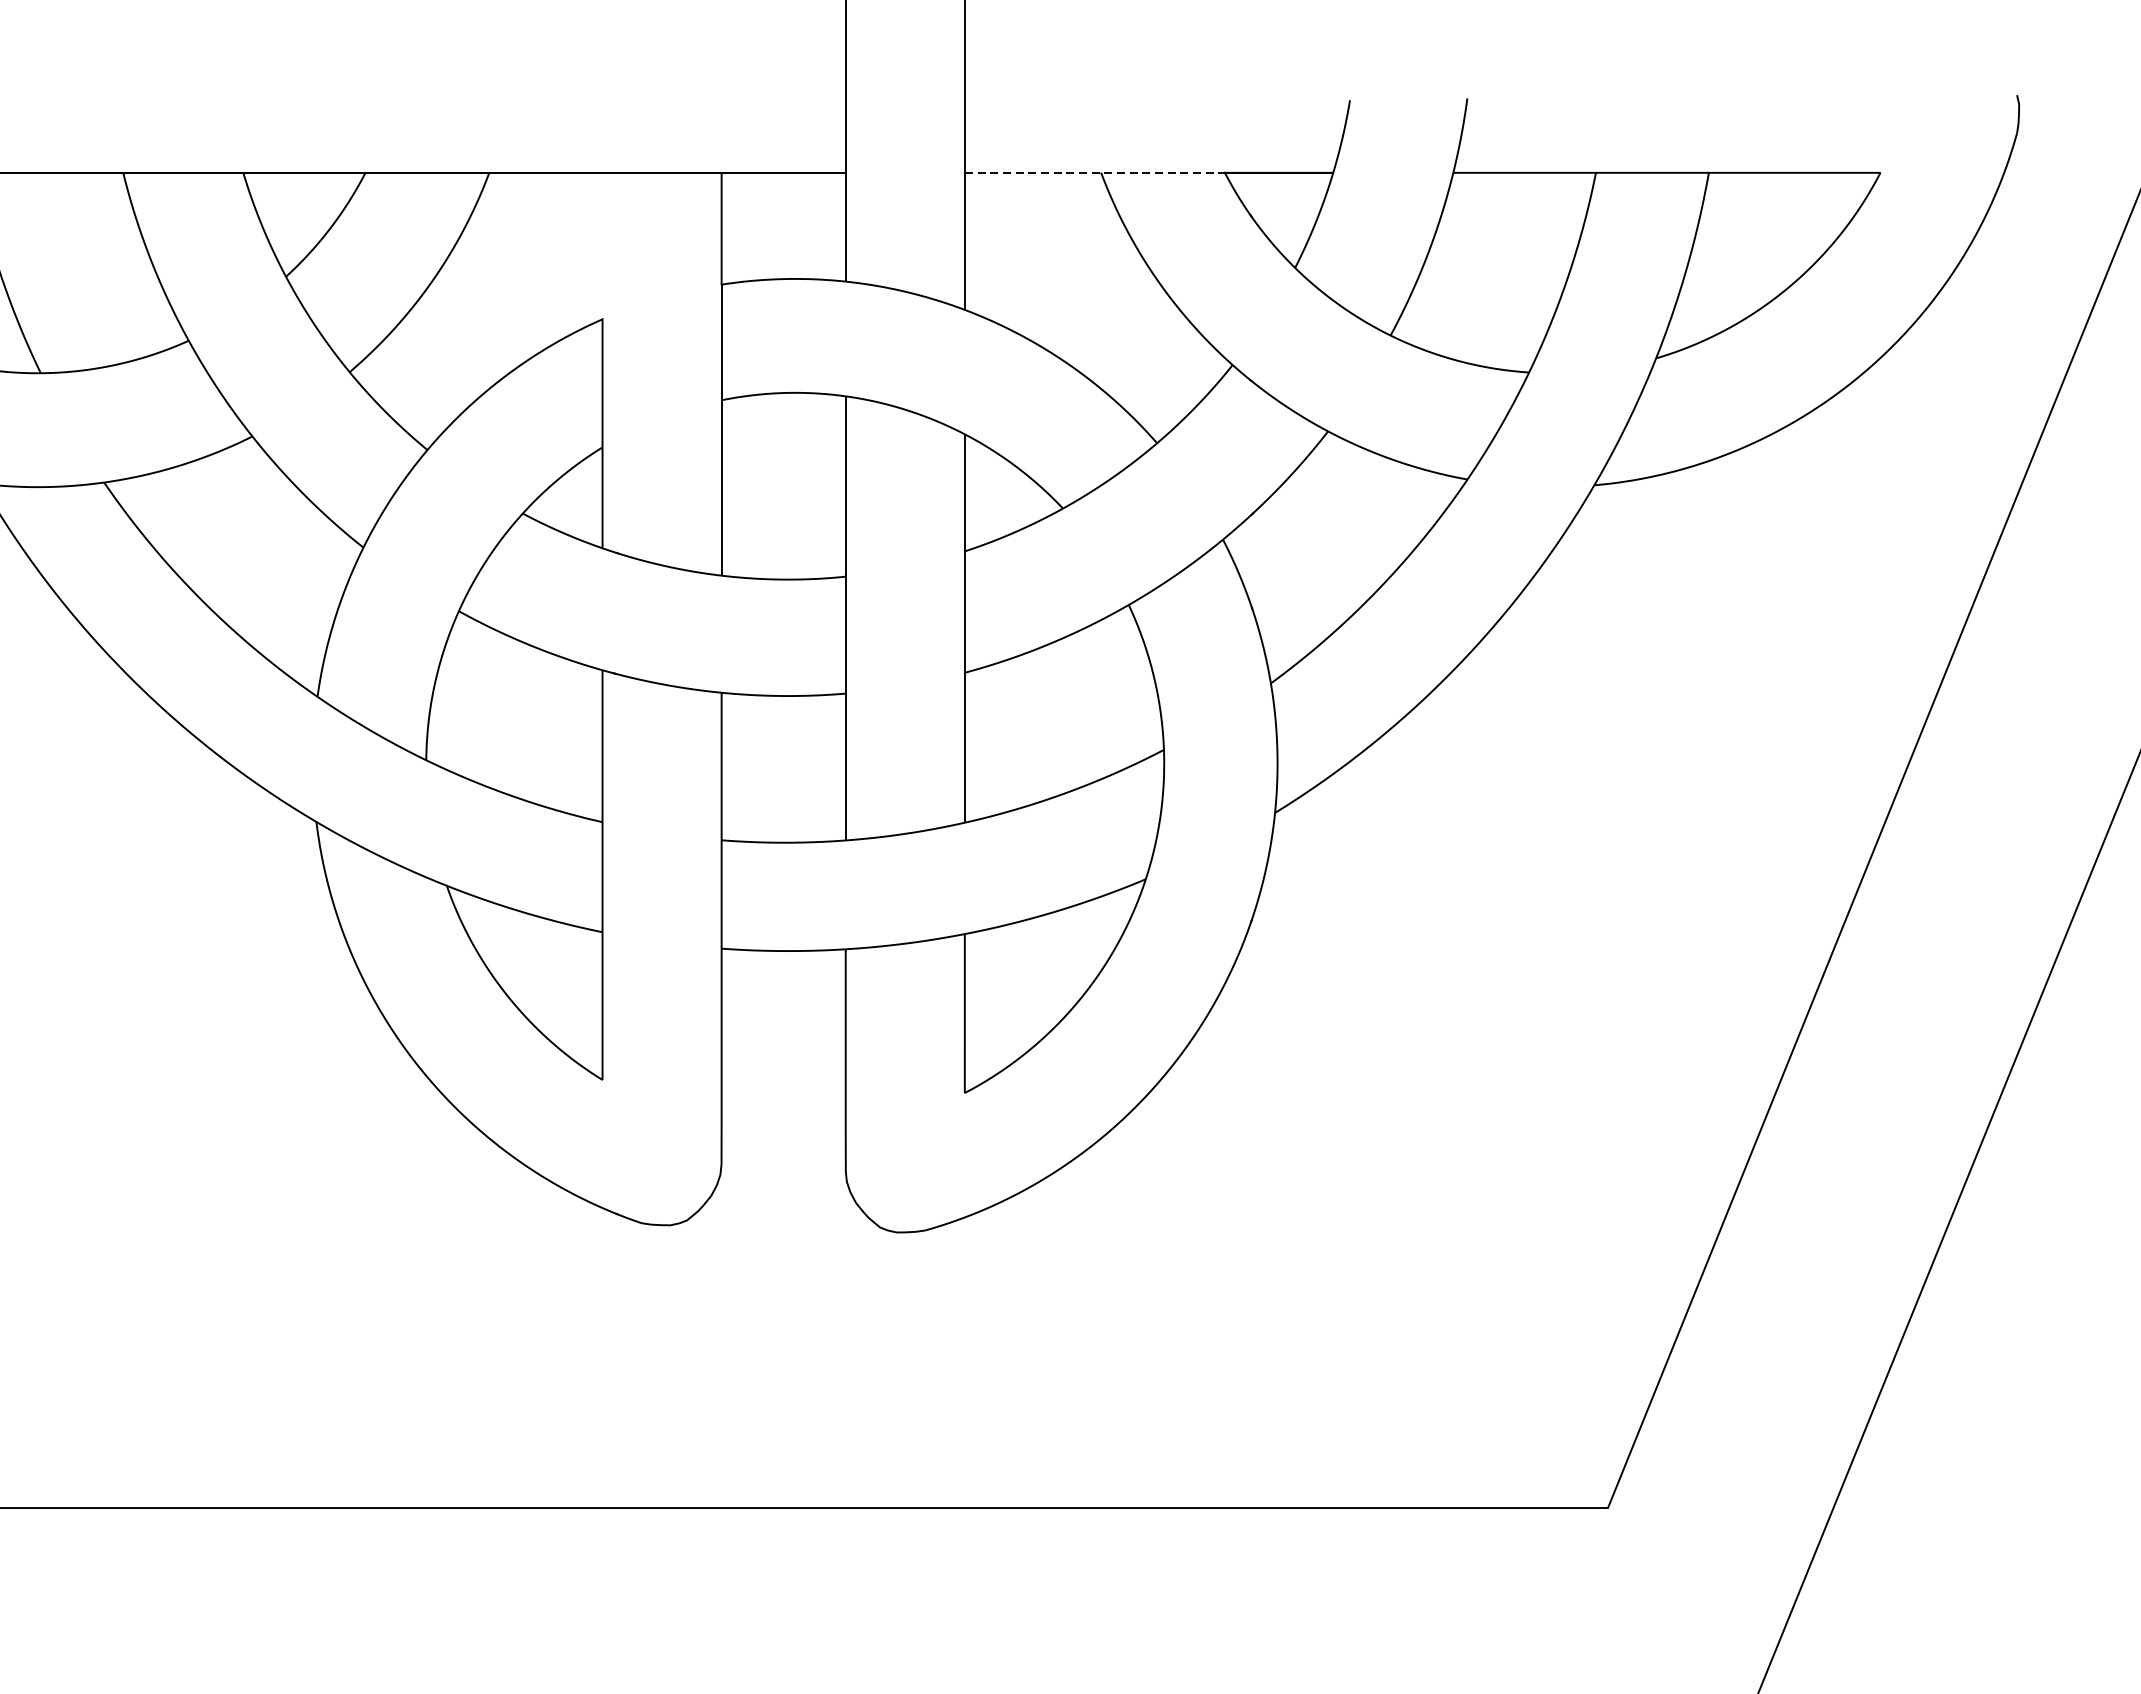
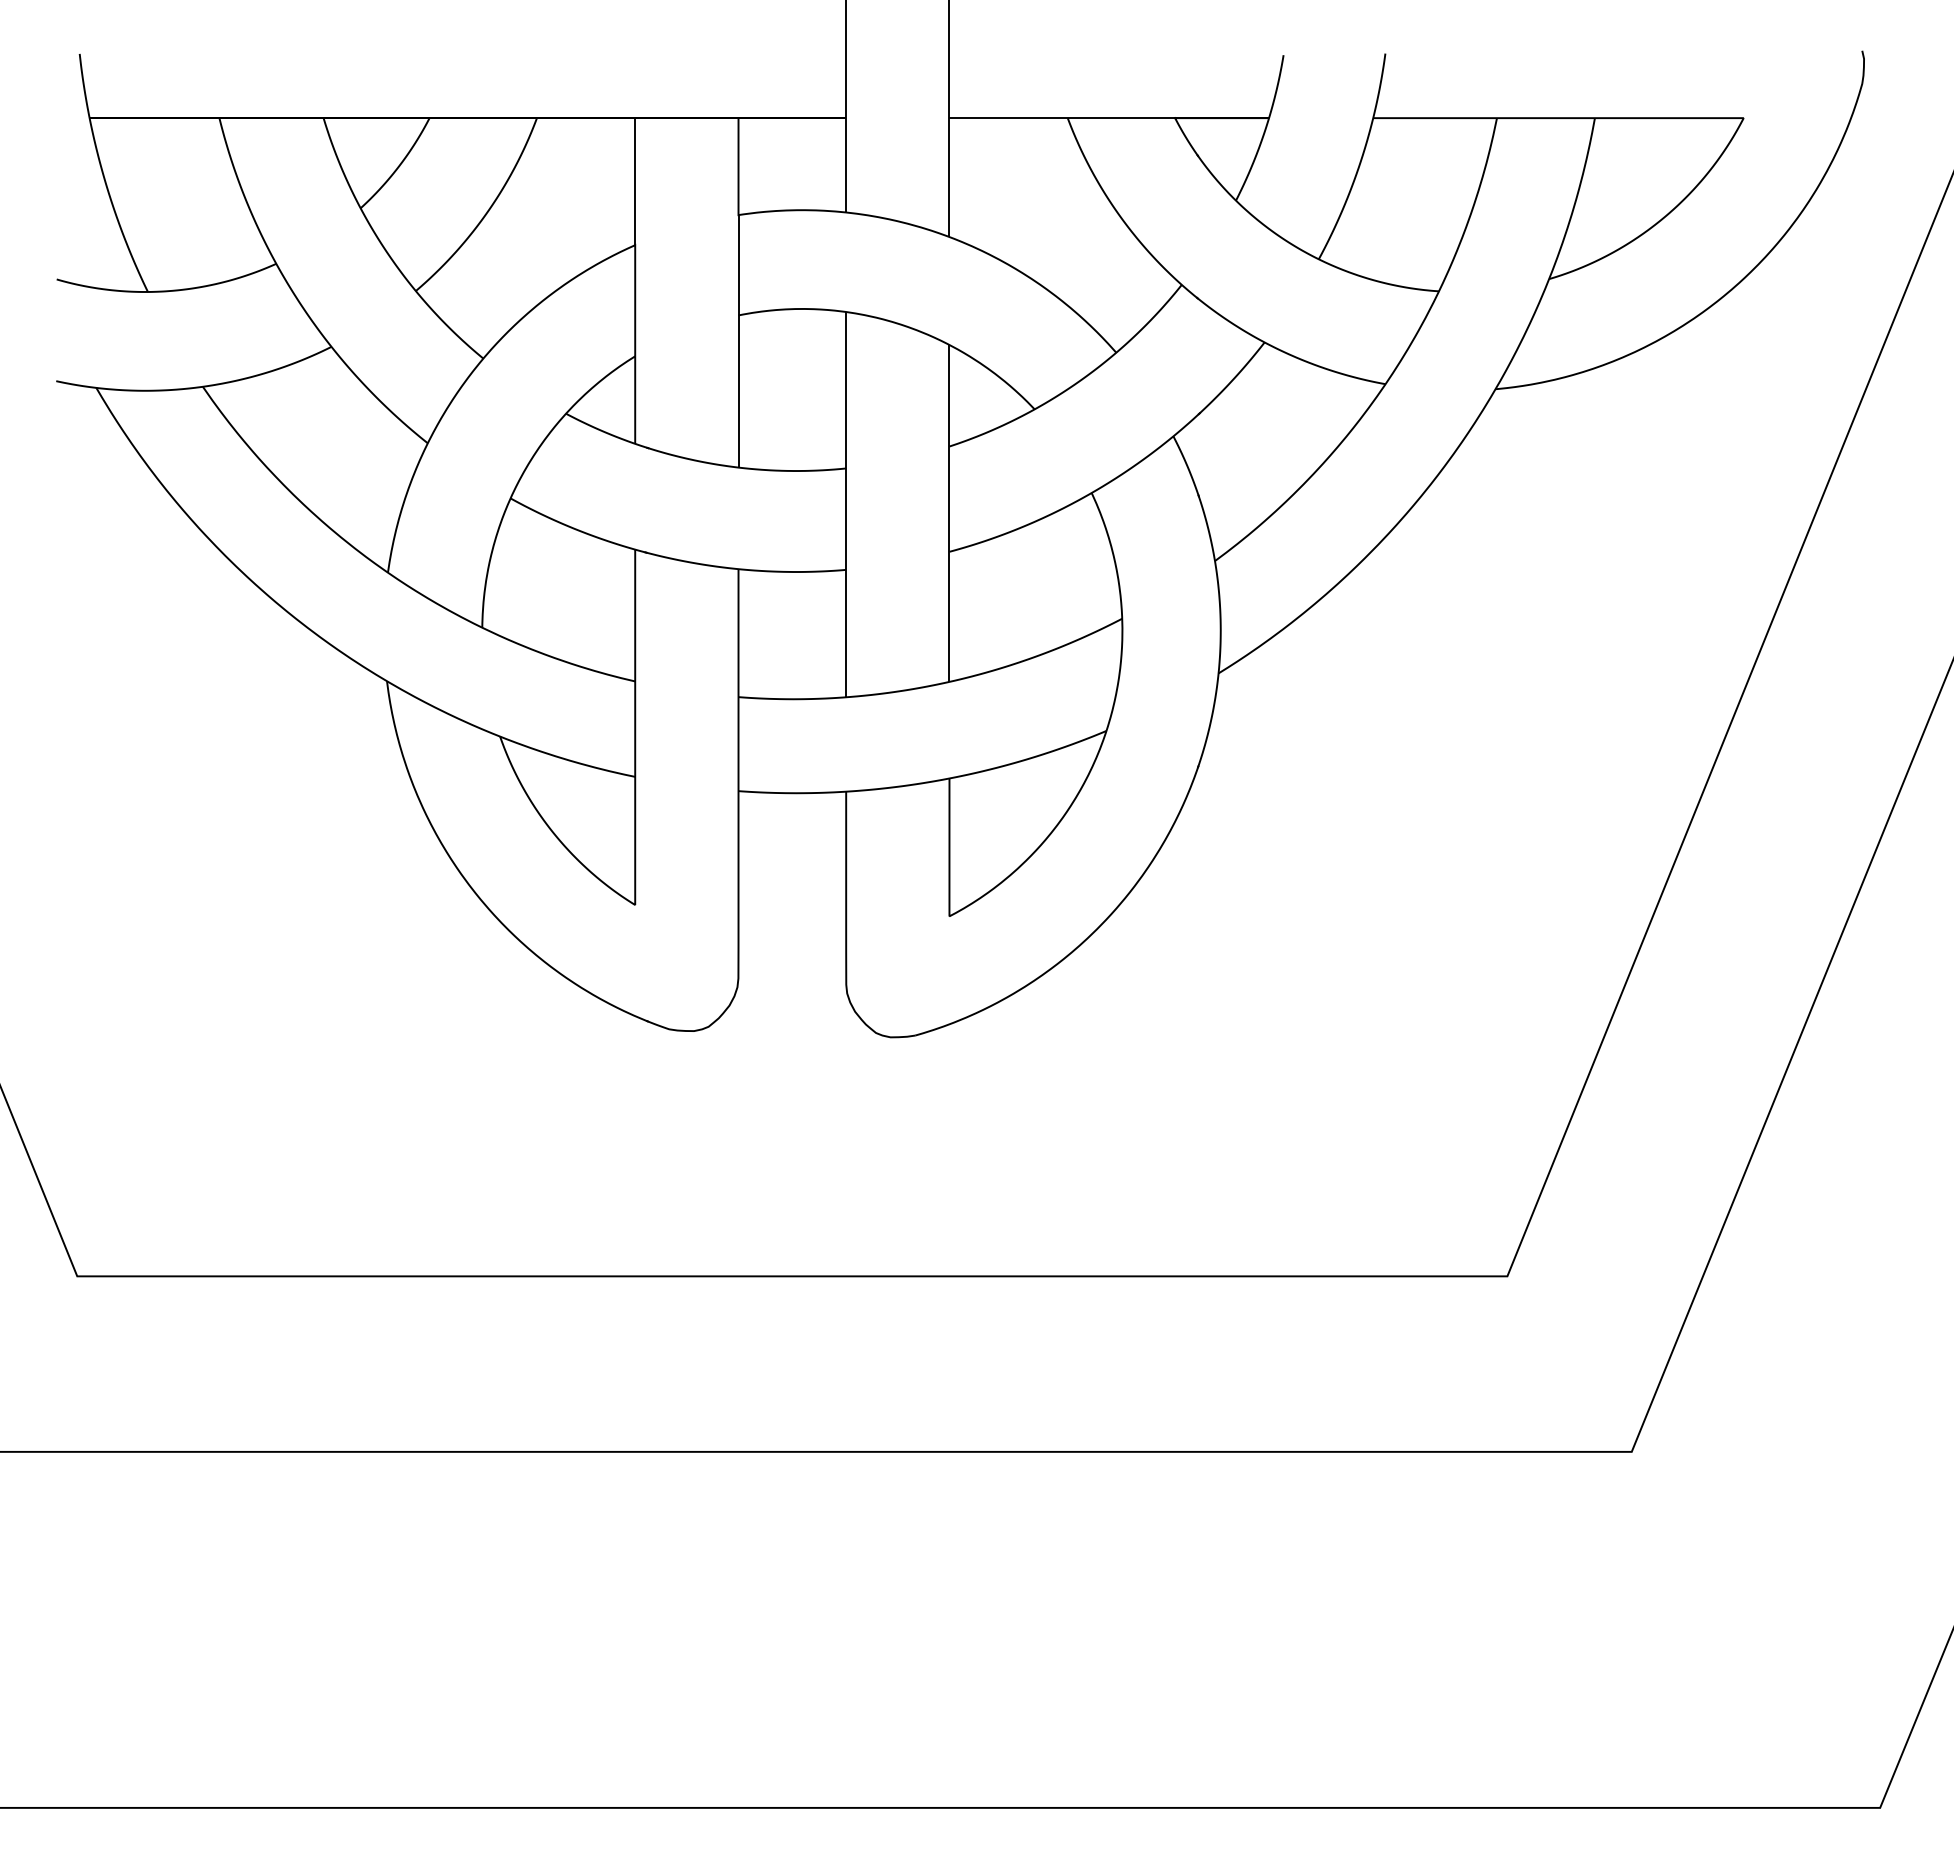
line: (1096, 173) -> (1063, 118), dashed -> solid
line: (602, 245) -> (635, 181), added

